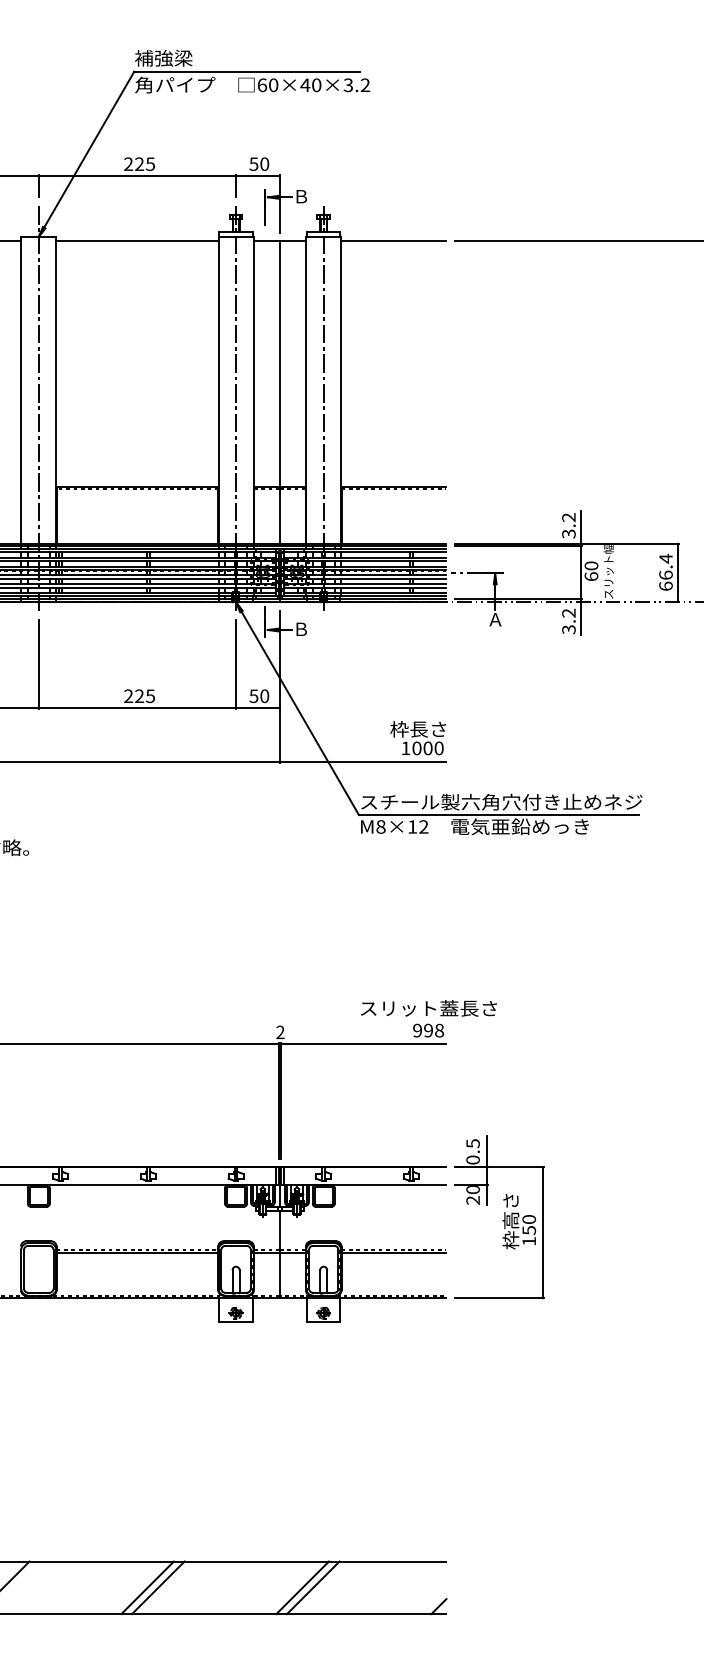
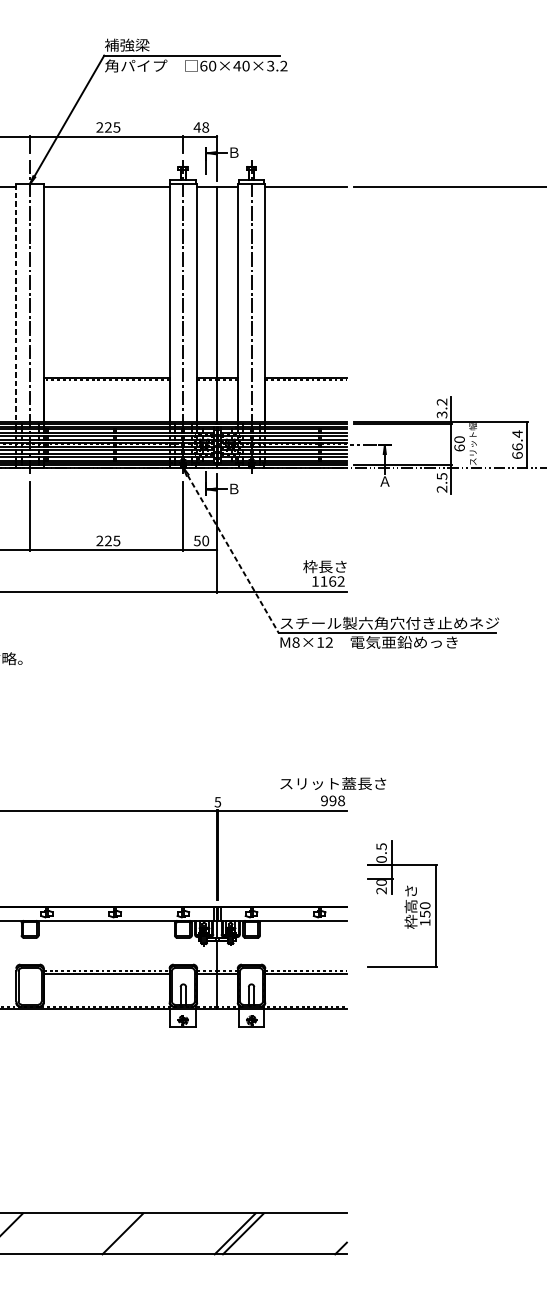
text: (259, 164) -> (201, 127), 50 -> 48
line: (21, 390) -> (16, 303), solid -> dashed
text: (568, 621) -> (441, 482), 3.2 -> 2.5
line: (297, 708) -> (231, 550), solid -> dashed
text: (427, 748) -> (332, 581), 1000 -> 1162
text: (280, 1032) -> (217, 802), 2 -> 5
part: (499, 1217) -> (402, 904), moved
line: (147, 1587) -> (114, 1233), removed

